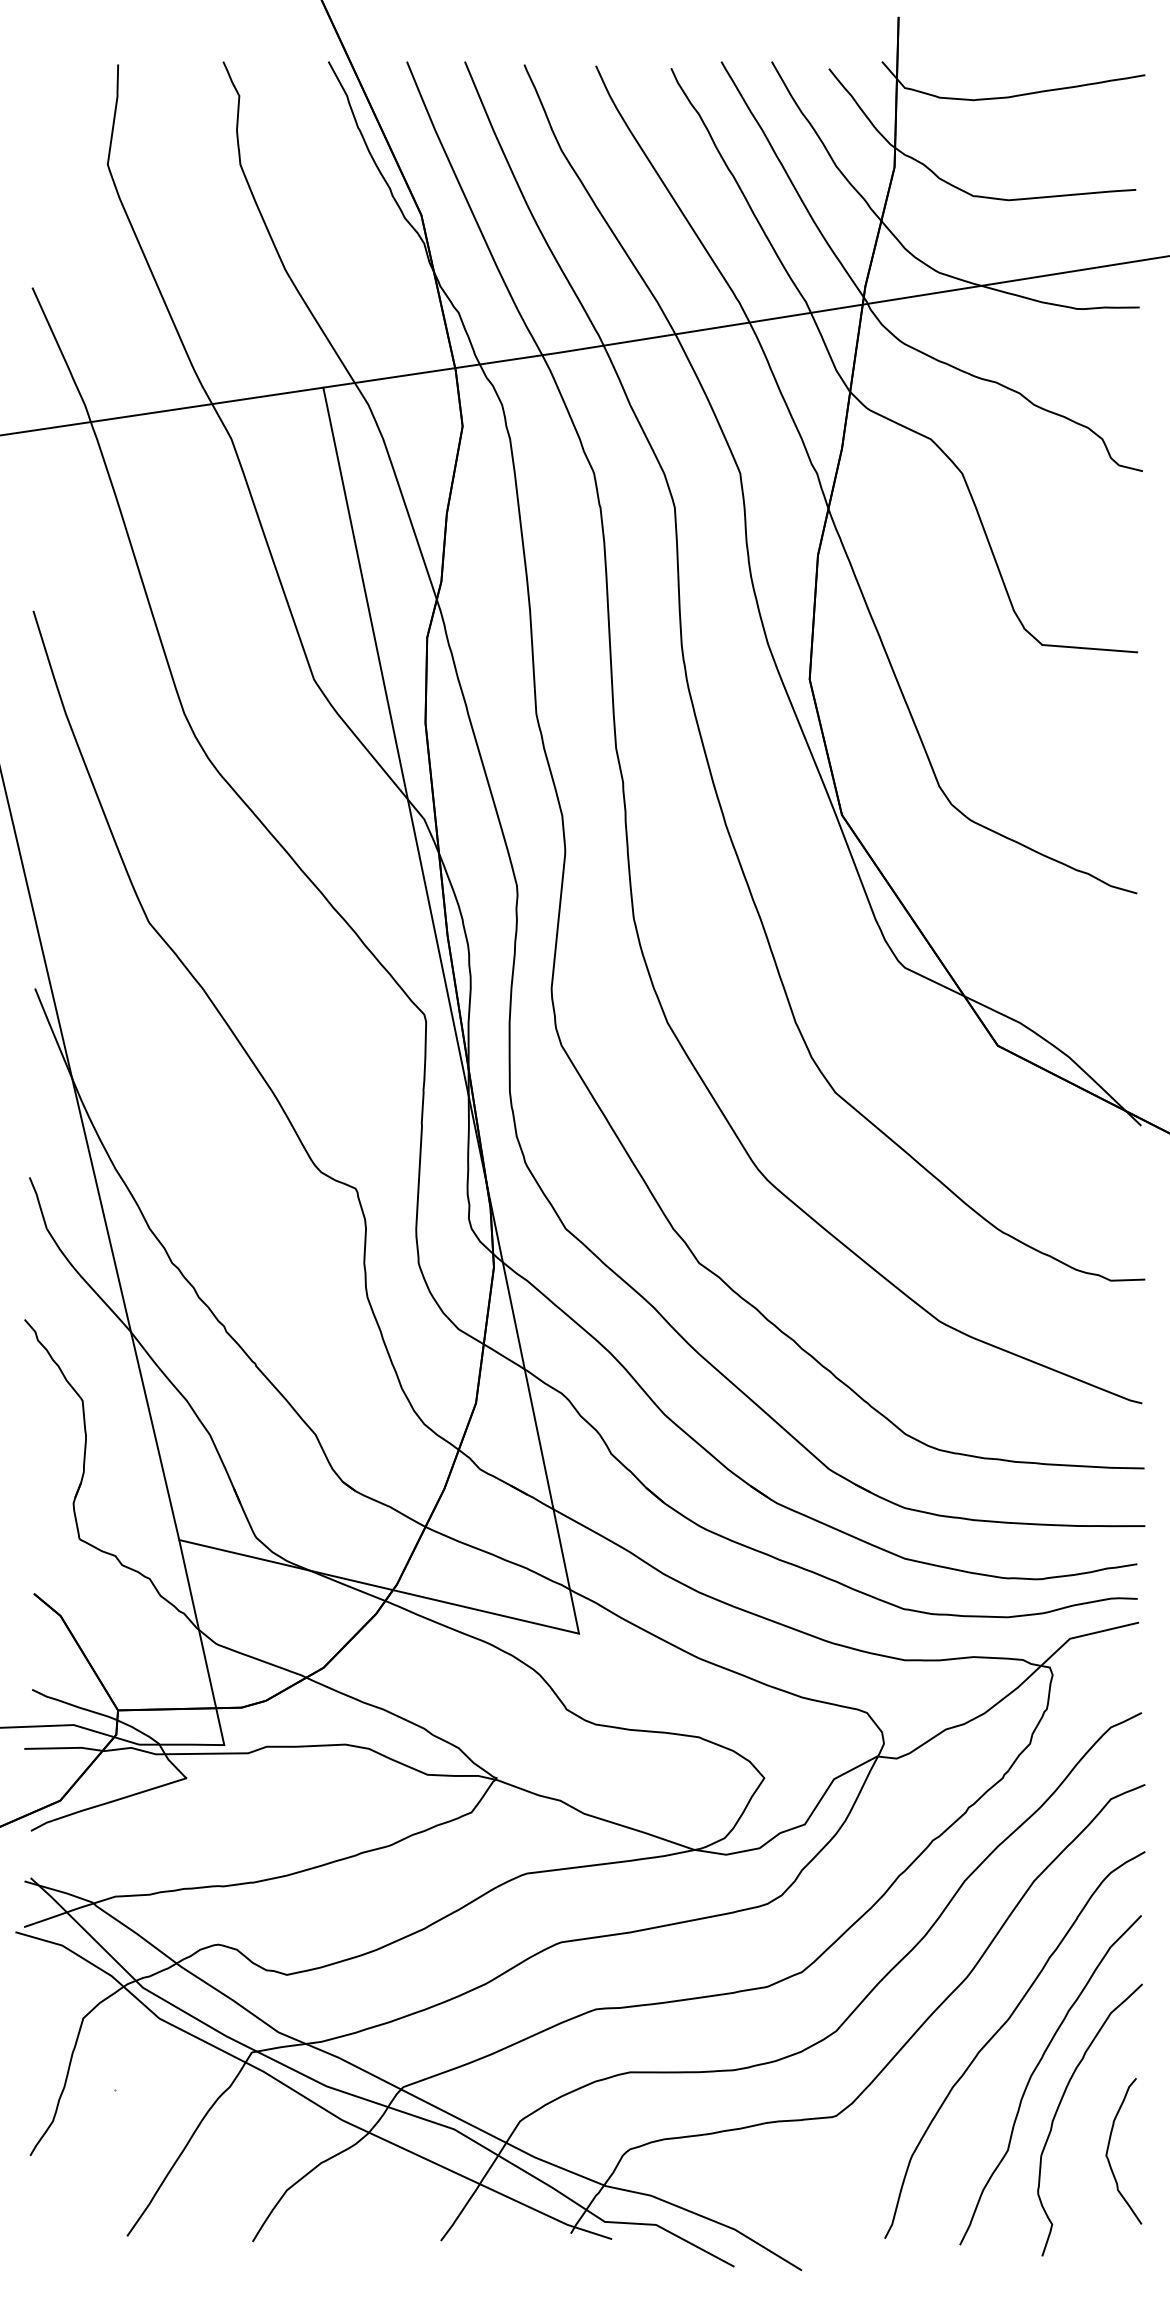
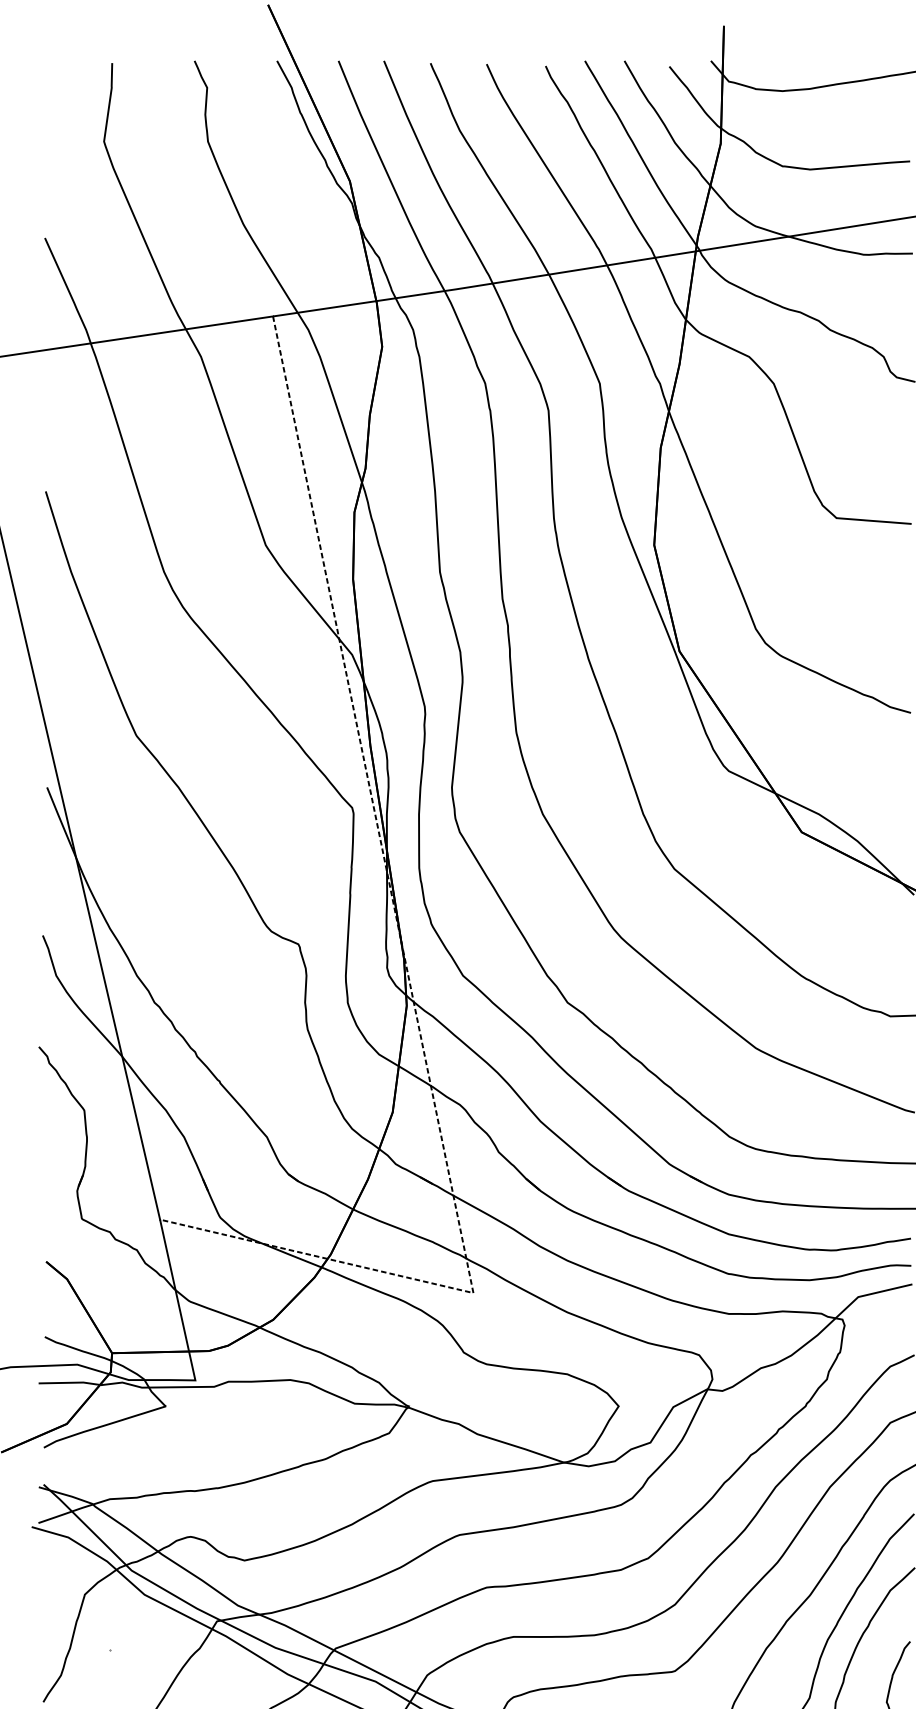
line: (492, 1212) -> (405, 962), solid -> dashed

